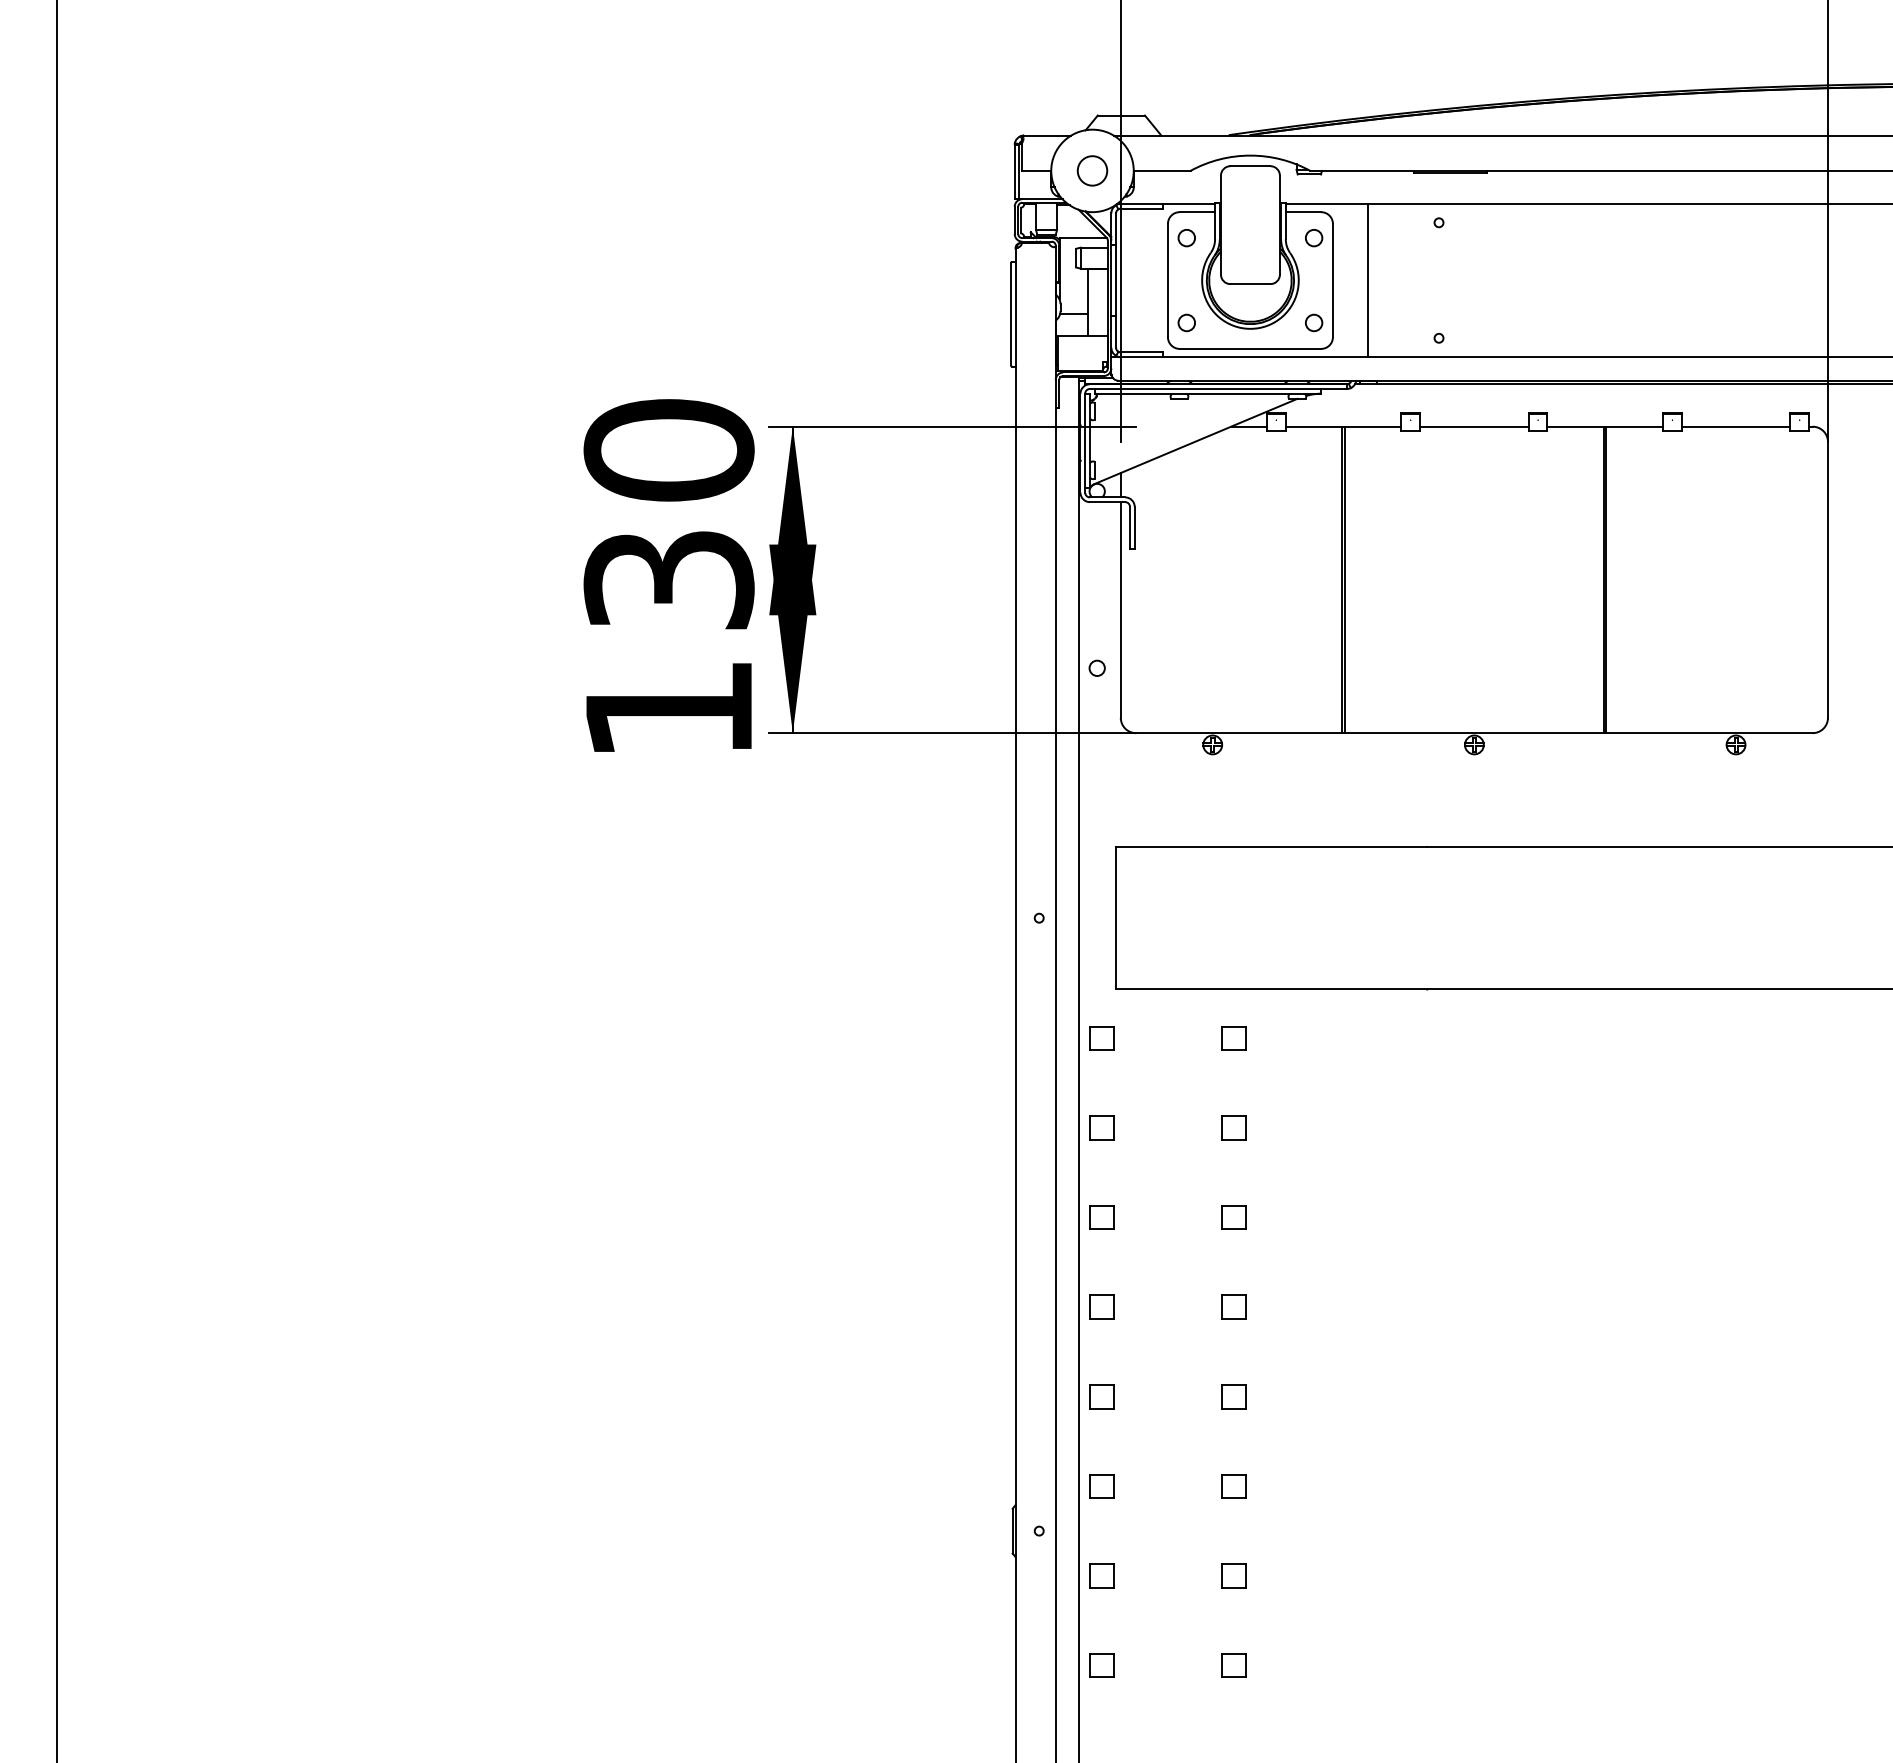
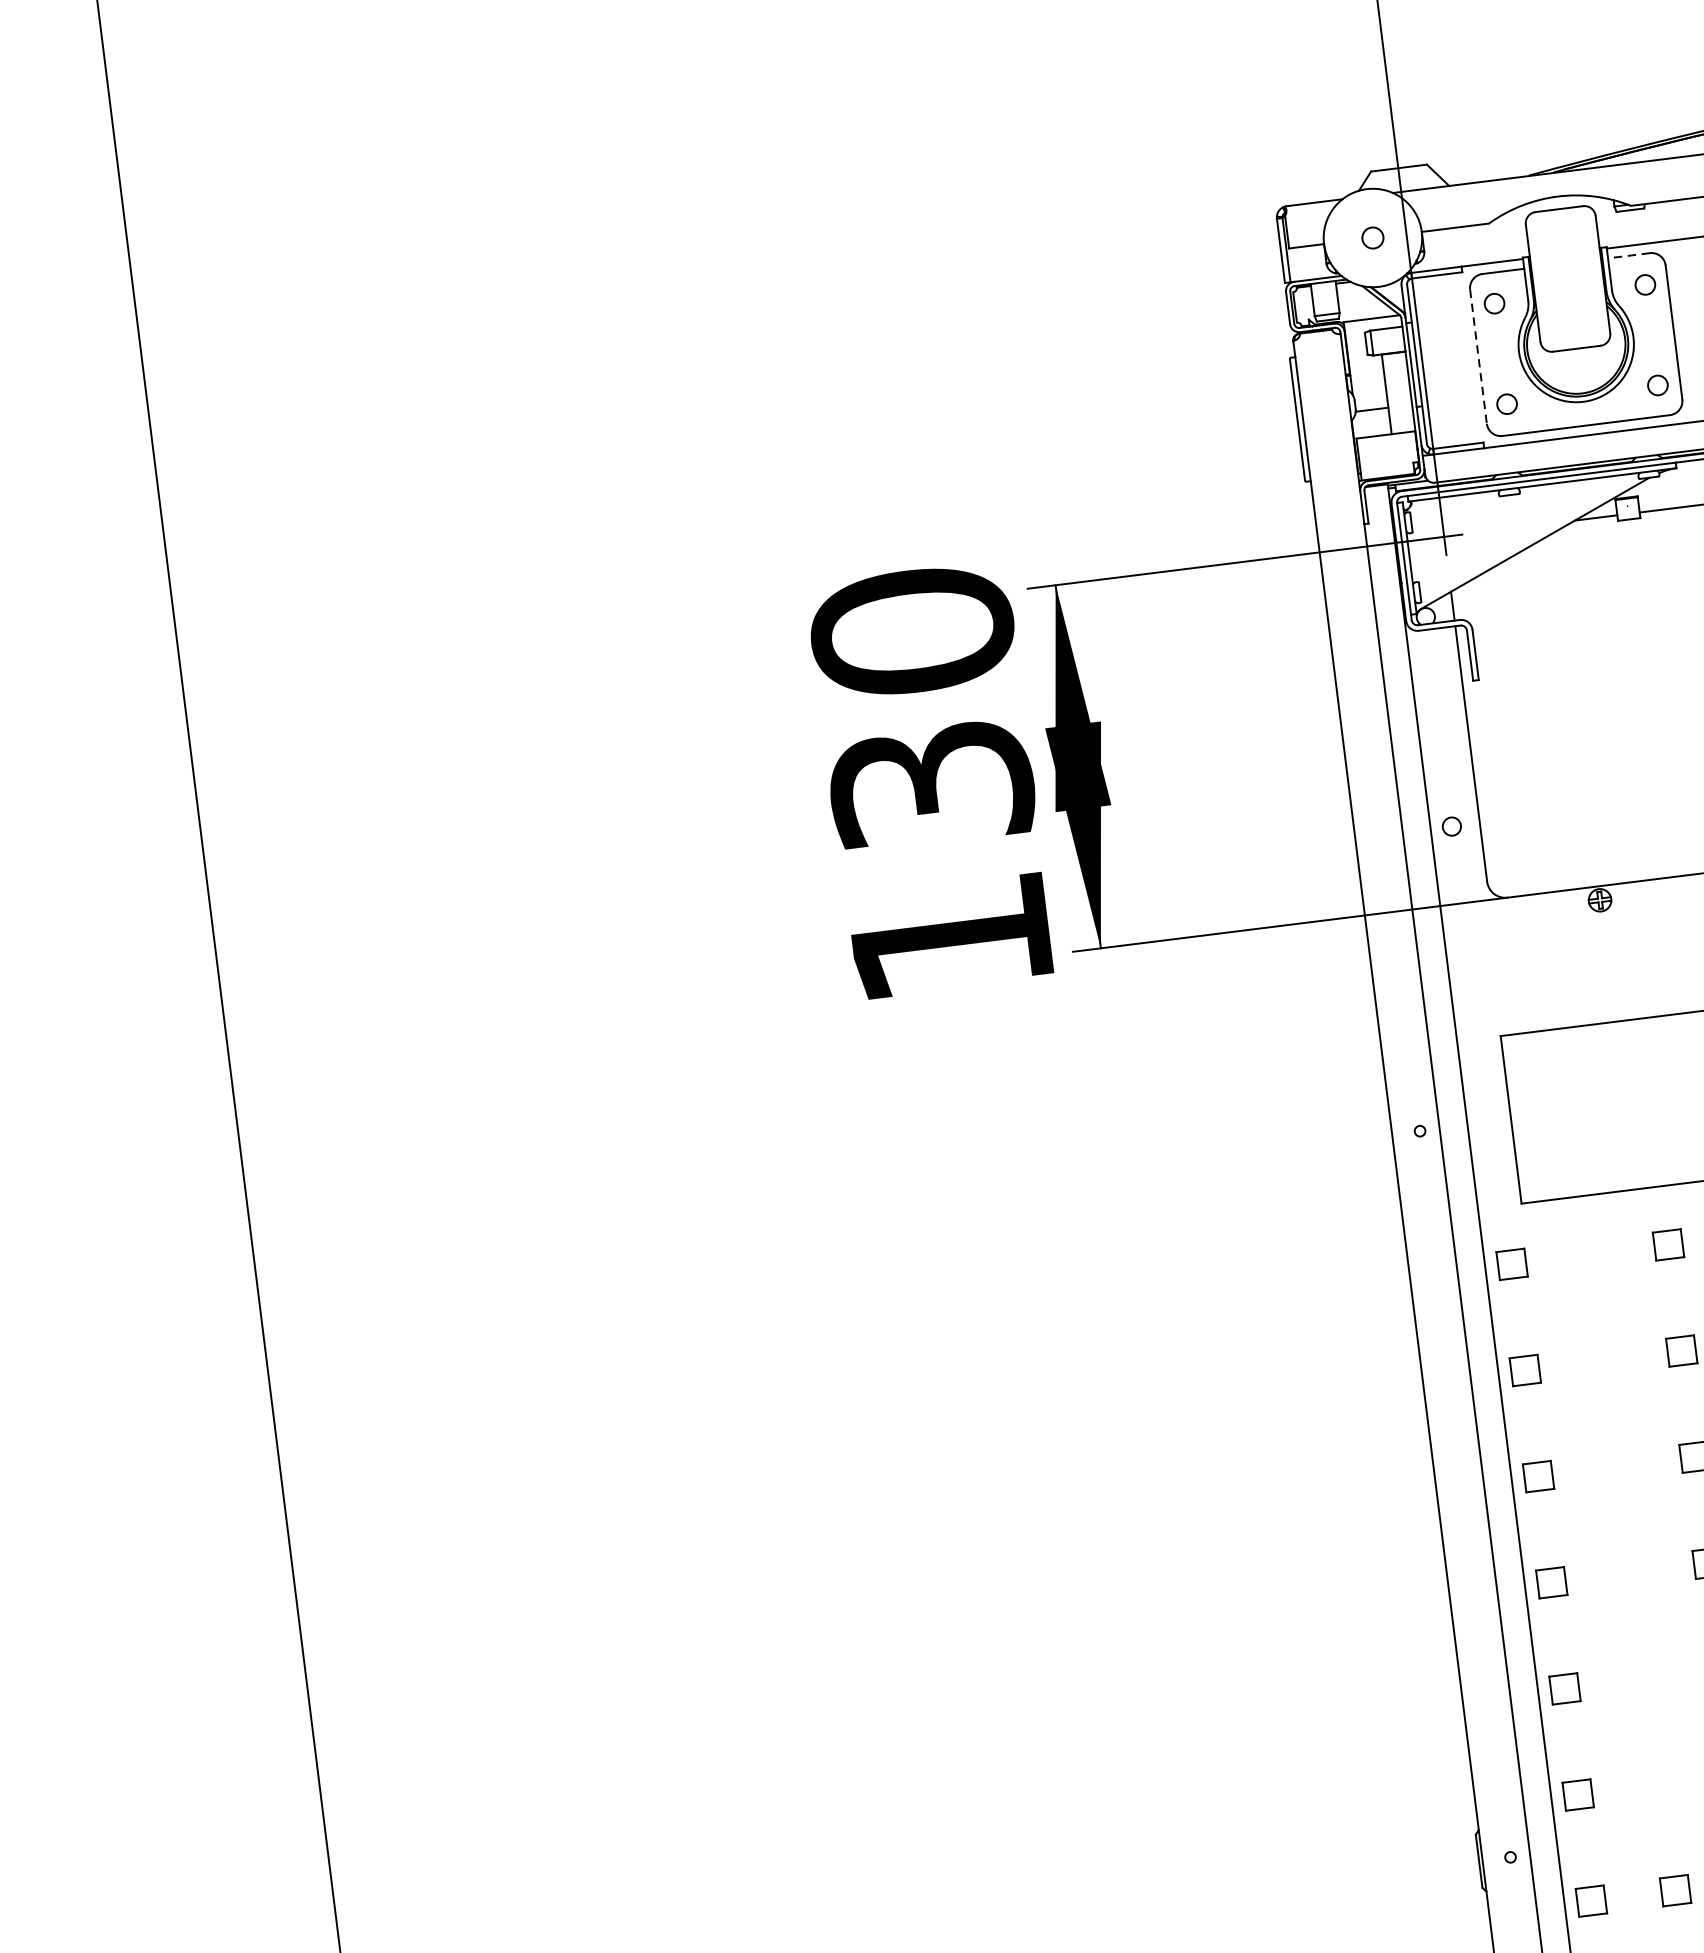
circle: (1092, 170) -> (1372, 237), size x0.6
line: (1303, 212) -> (1629, 256), solid -> dashed
line: (1167, 280) -> (1477, 356), solid -> dashed
part: (1172, 1575) -> (1674, 1890), added

